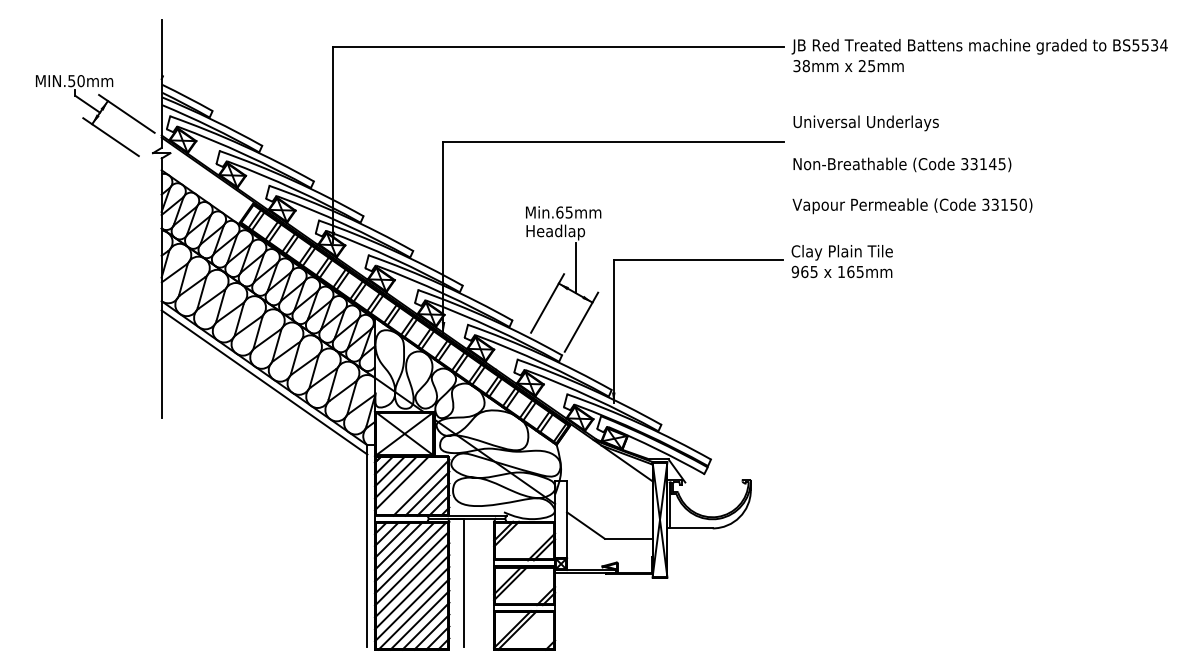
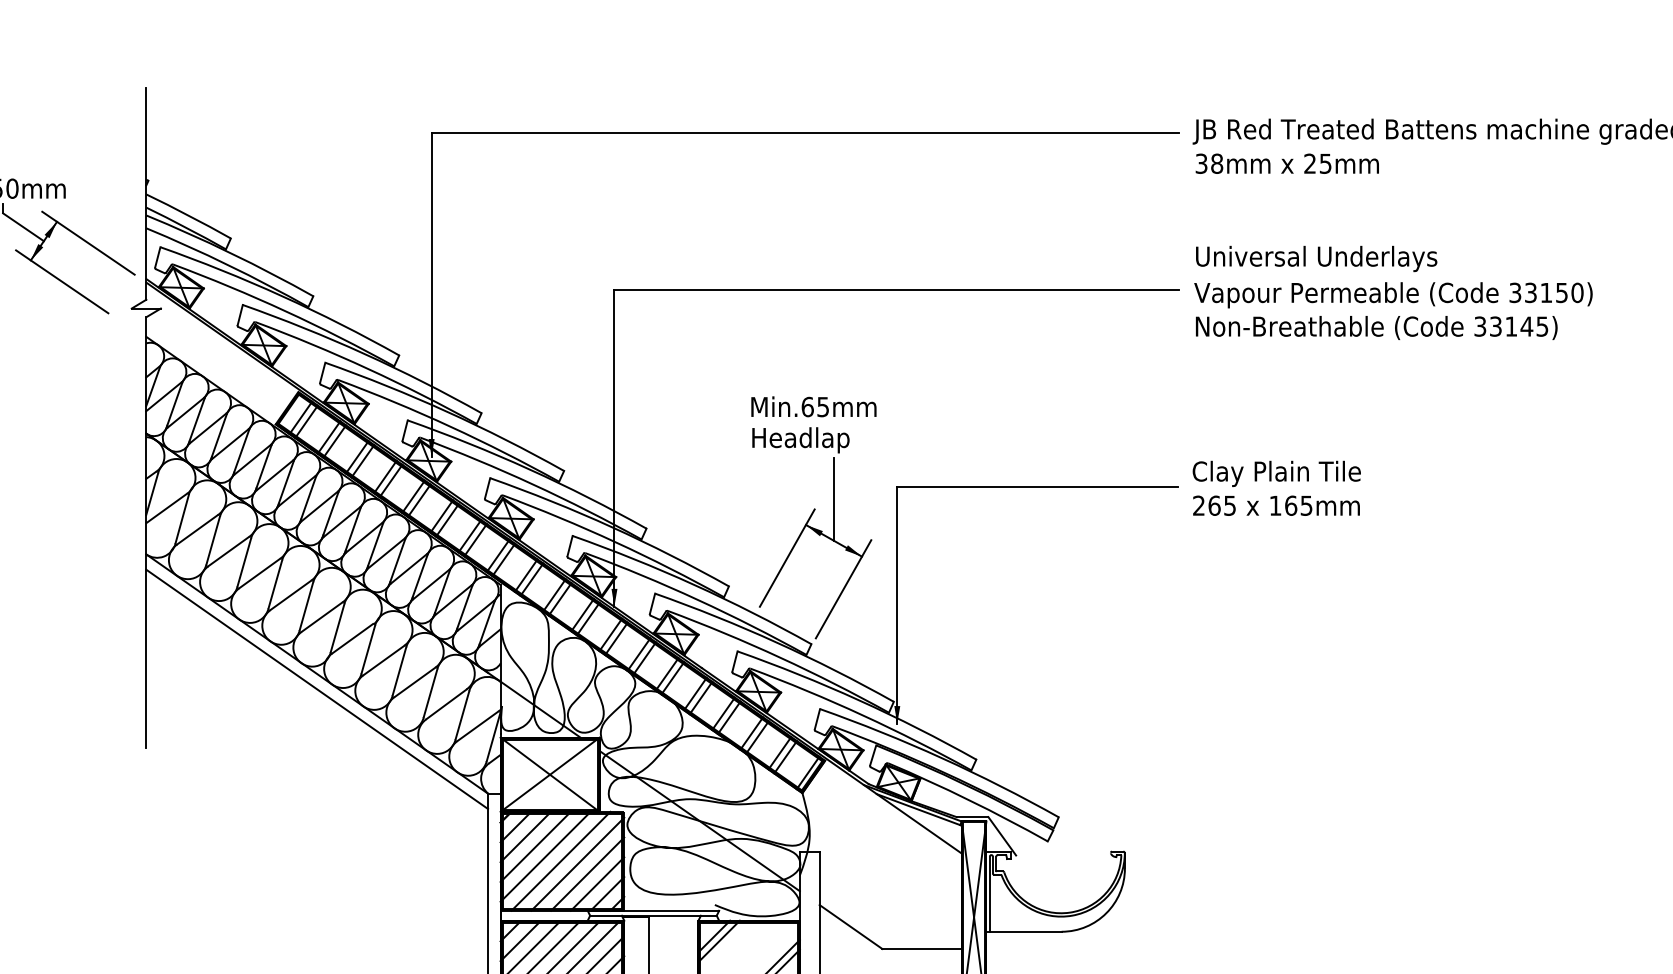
text: (912, 206) -> (1393, 295), moved
text: (795, 272) -> (1199, 506), 965 -> 265
line: (411, 485) -> (561, 860), added

